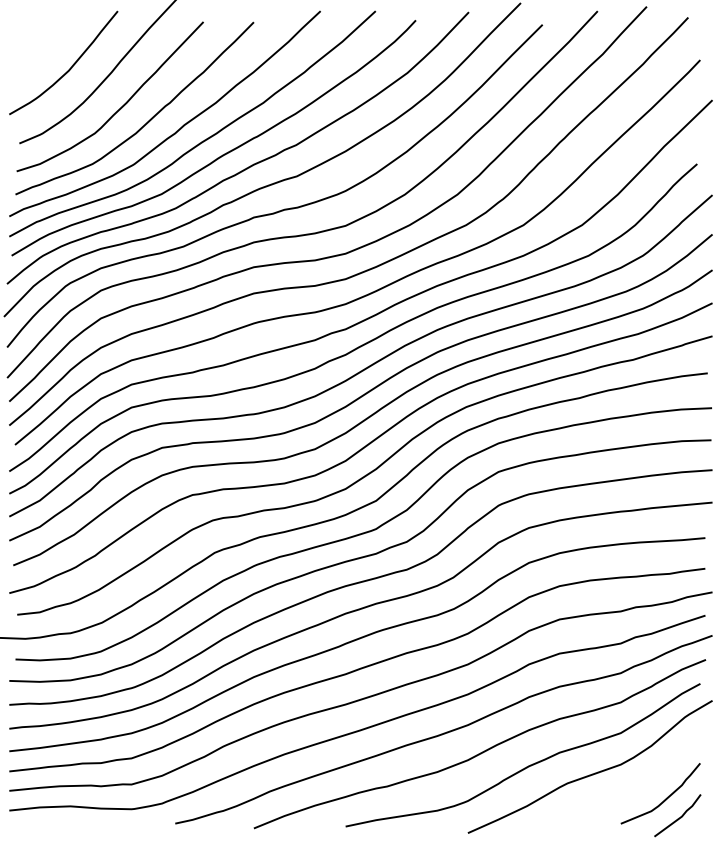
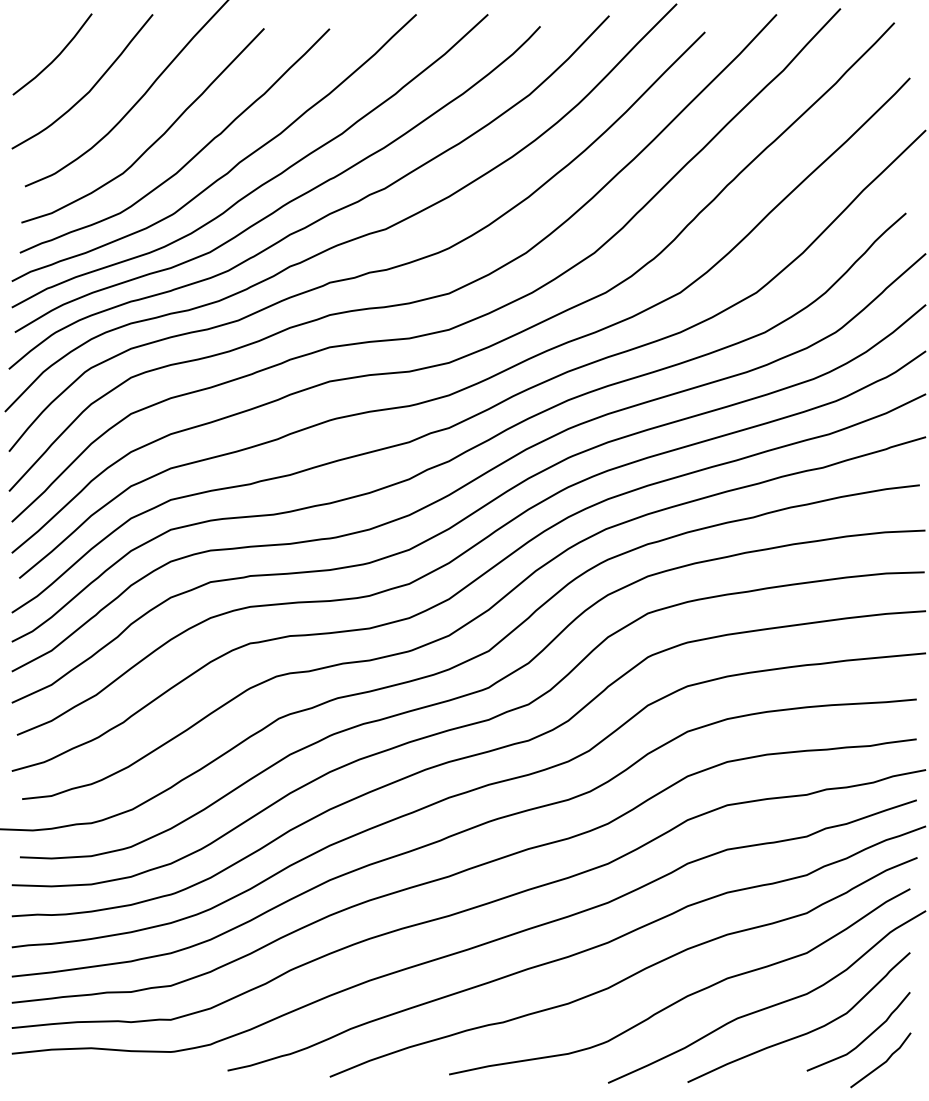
curve: (42, 44) -> (55, 57), added
curve: (618, 795) -> (803, 1033), added

